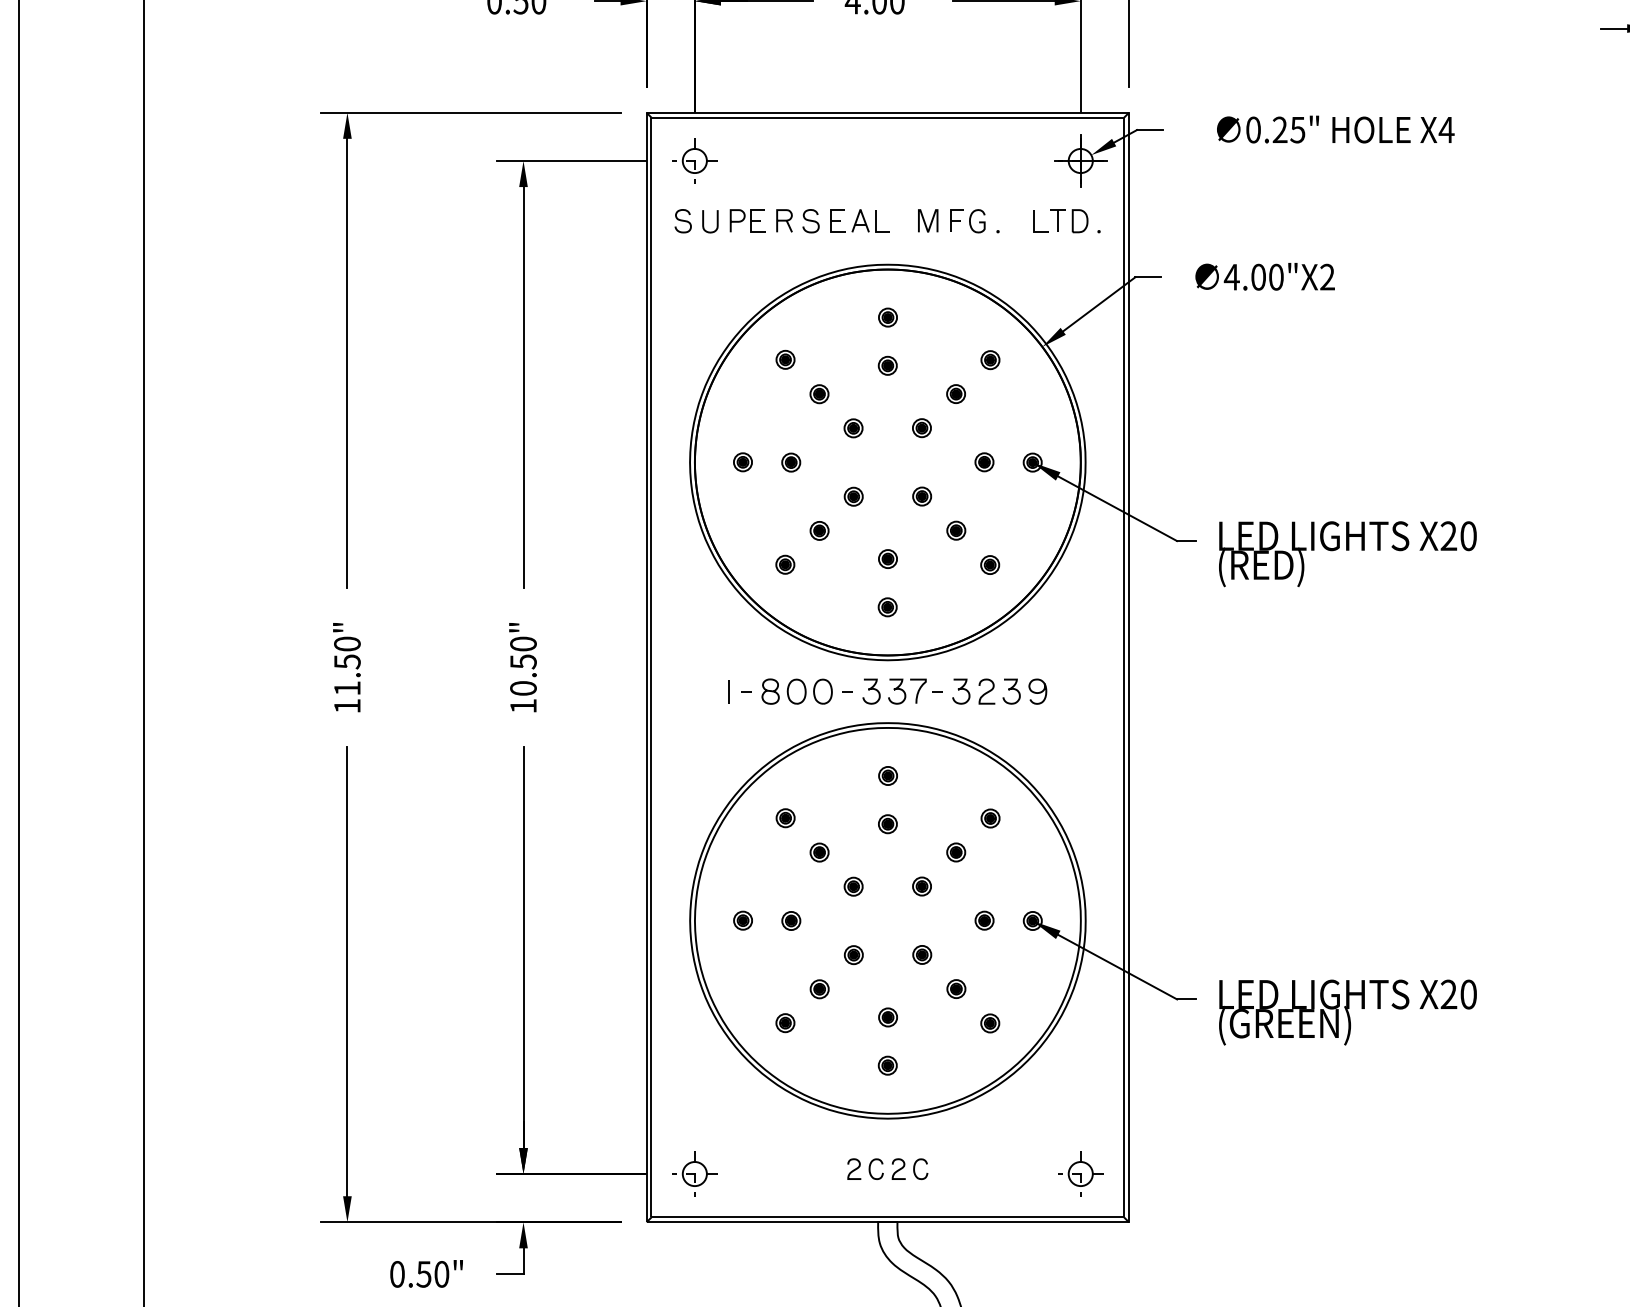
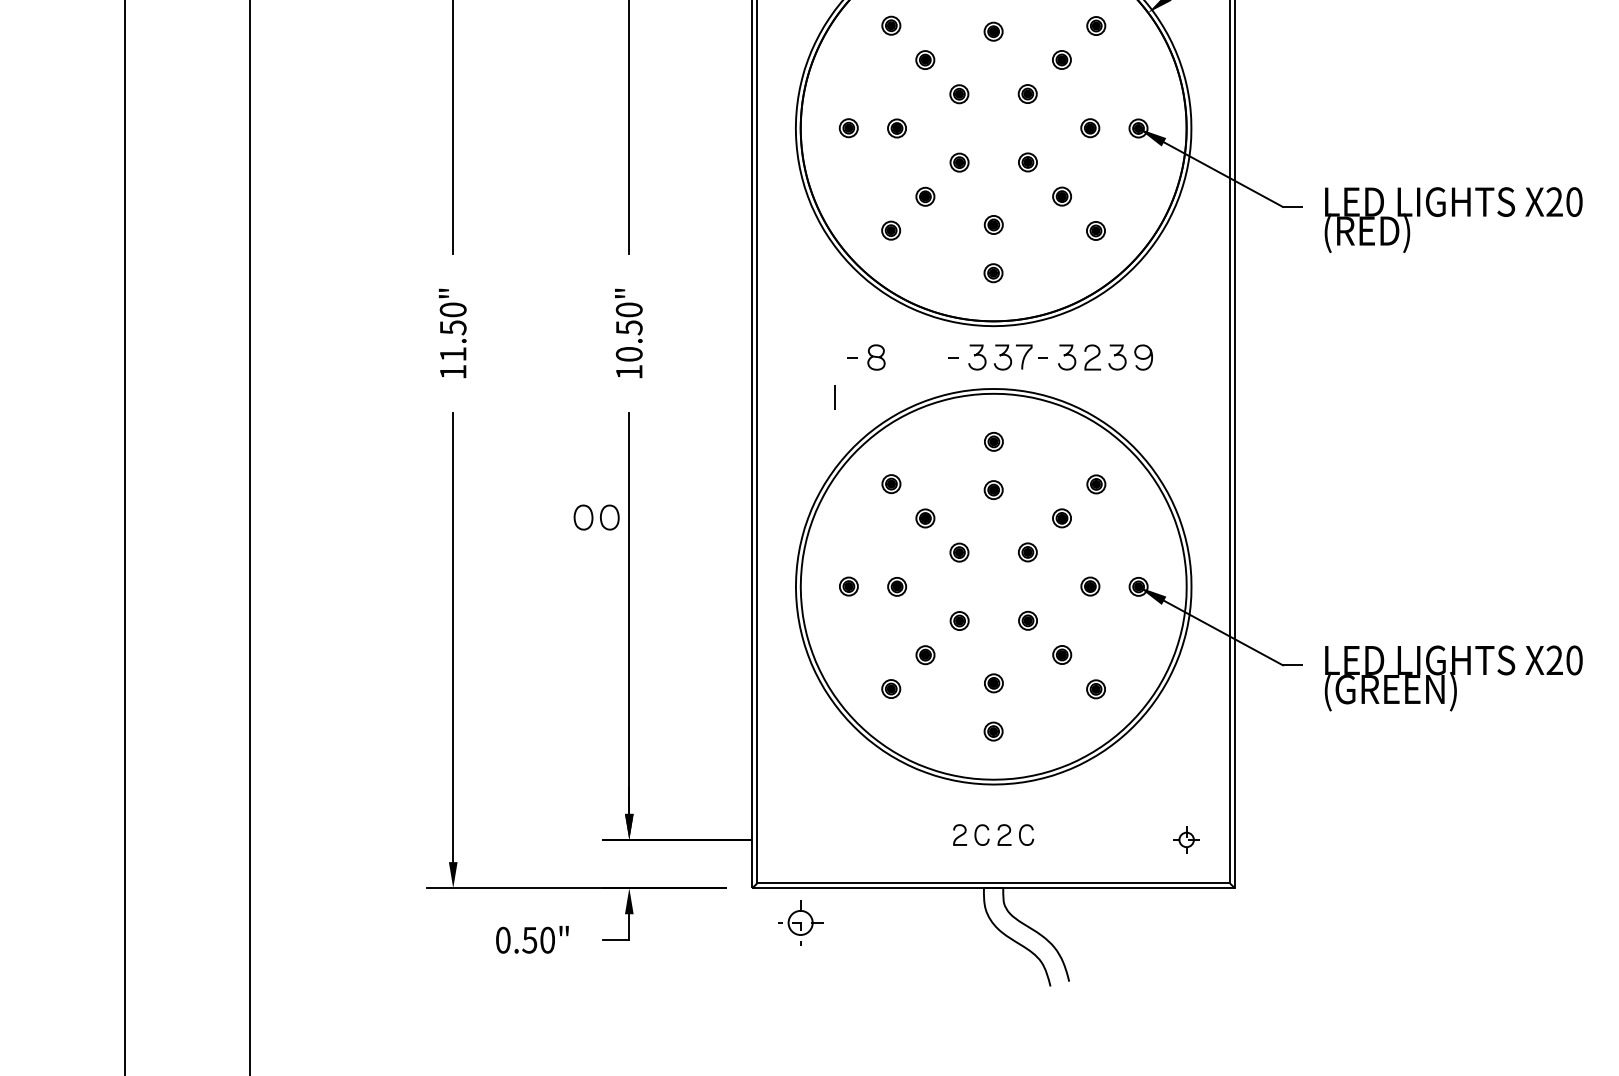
line: (728, 691) -> (834, 397), moved
part: (809, 691) -> (596, 517), moved
part: (694, 1173) -> (800, 922), moved
part: (1080, 1173) -> (1186, 839), size x0.6

